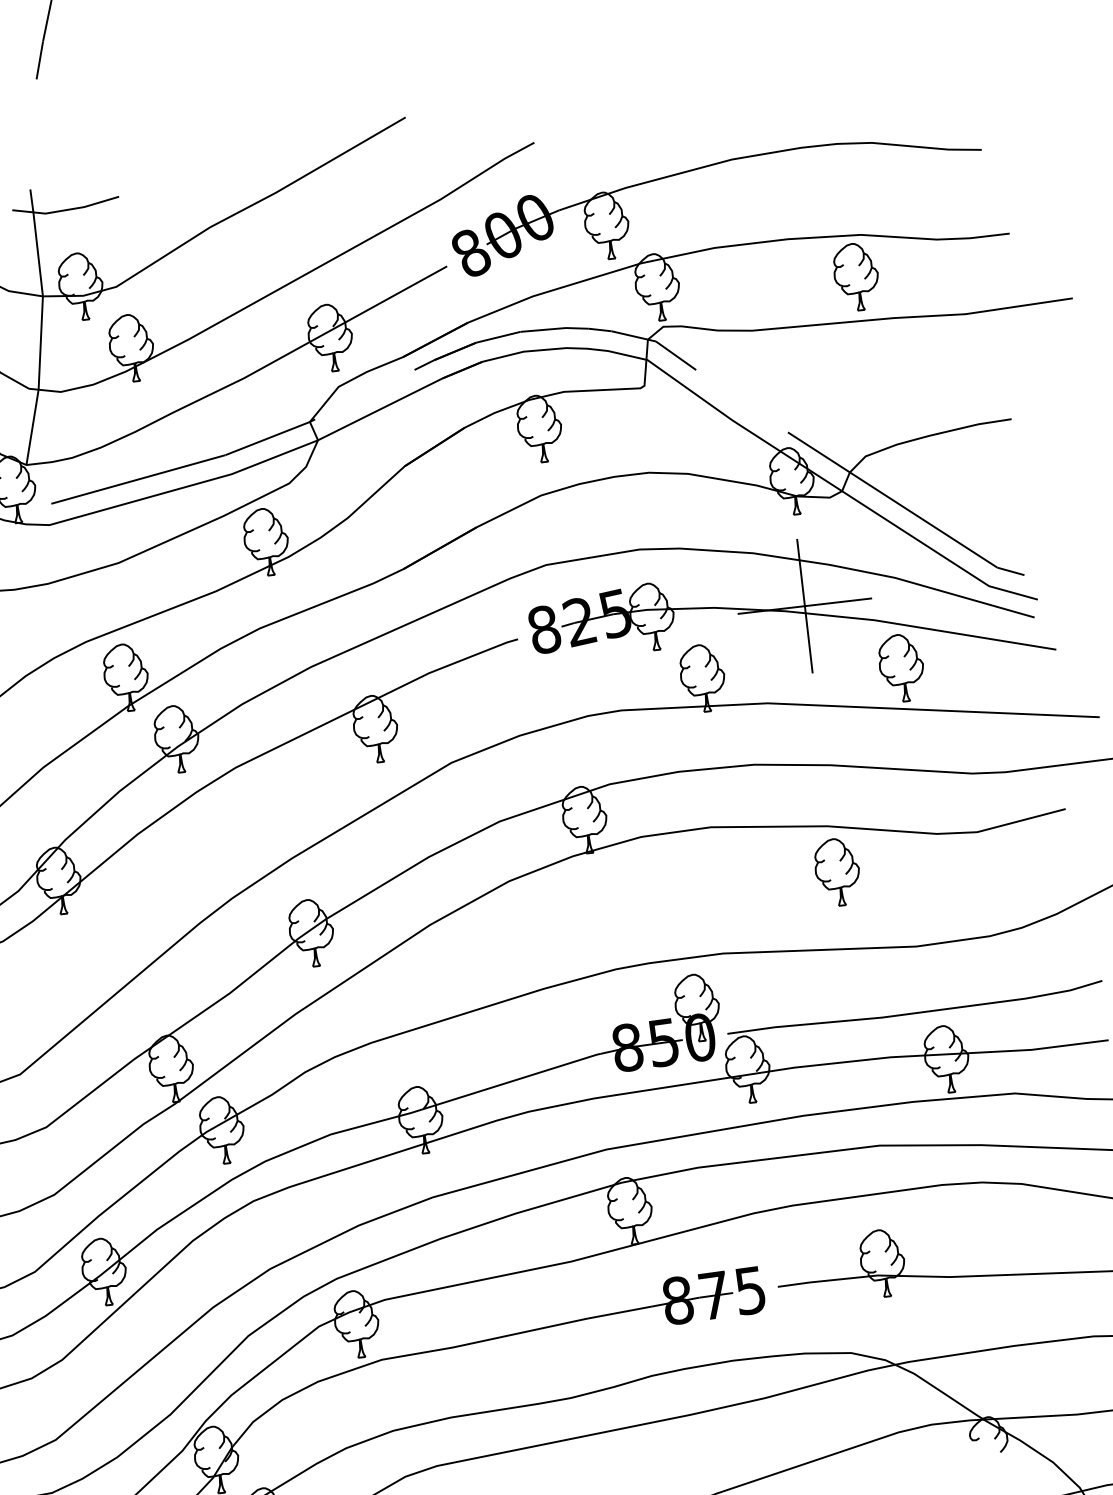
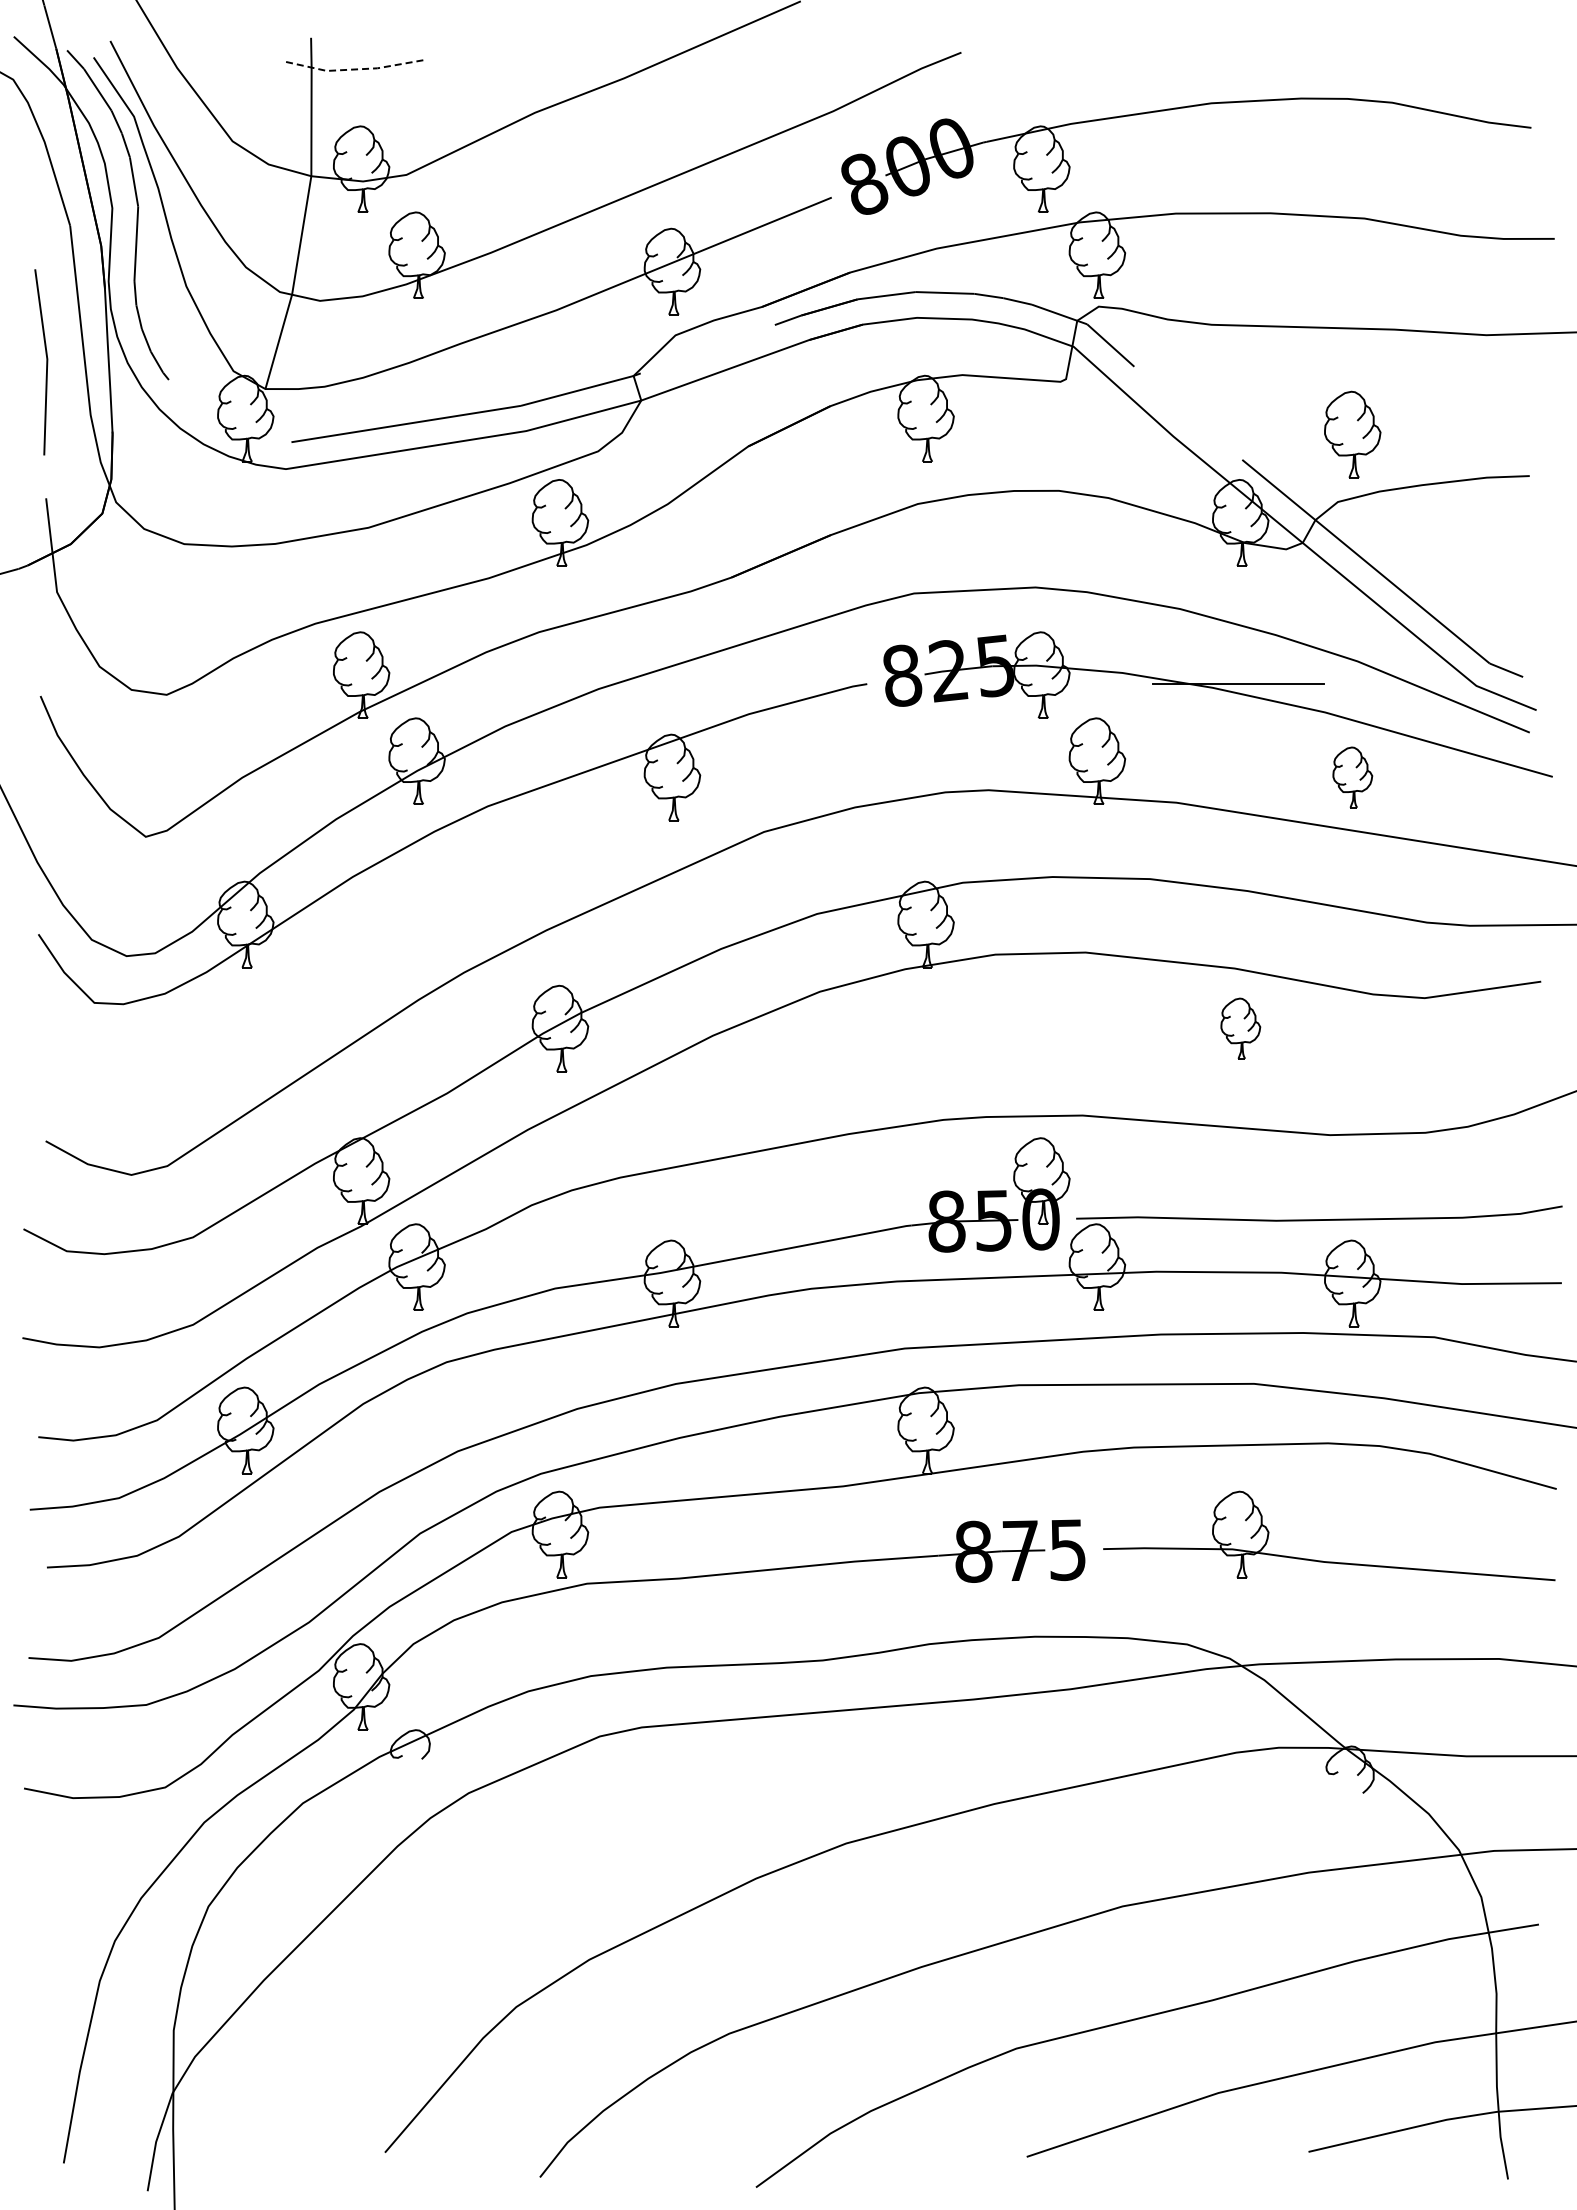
line: (65, 210) -> (353, 69), solid -> dashed
part: (856, 276) -> (1352, 434), moved
line: (805, 605) -> (1238, 683), removed
part: (901, 668) -> (1352, 777), size x0.7
part: (837, 872) -> (1240, 1028), size x0.7

